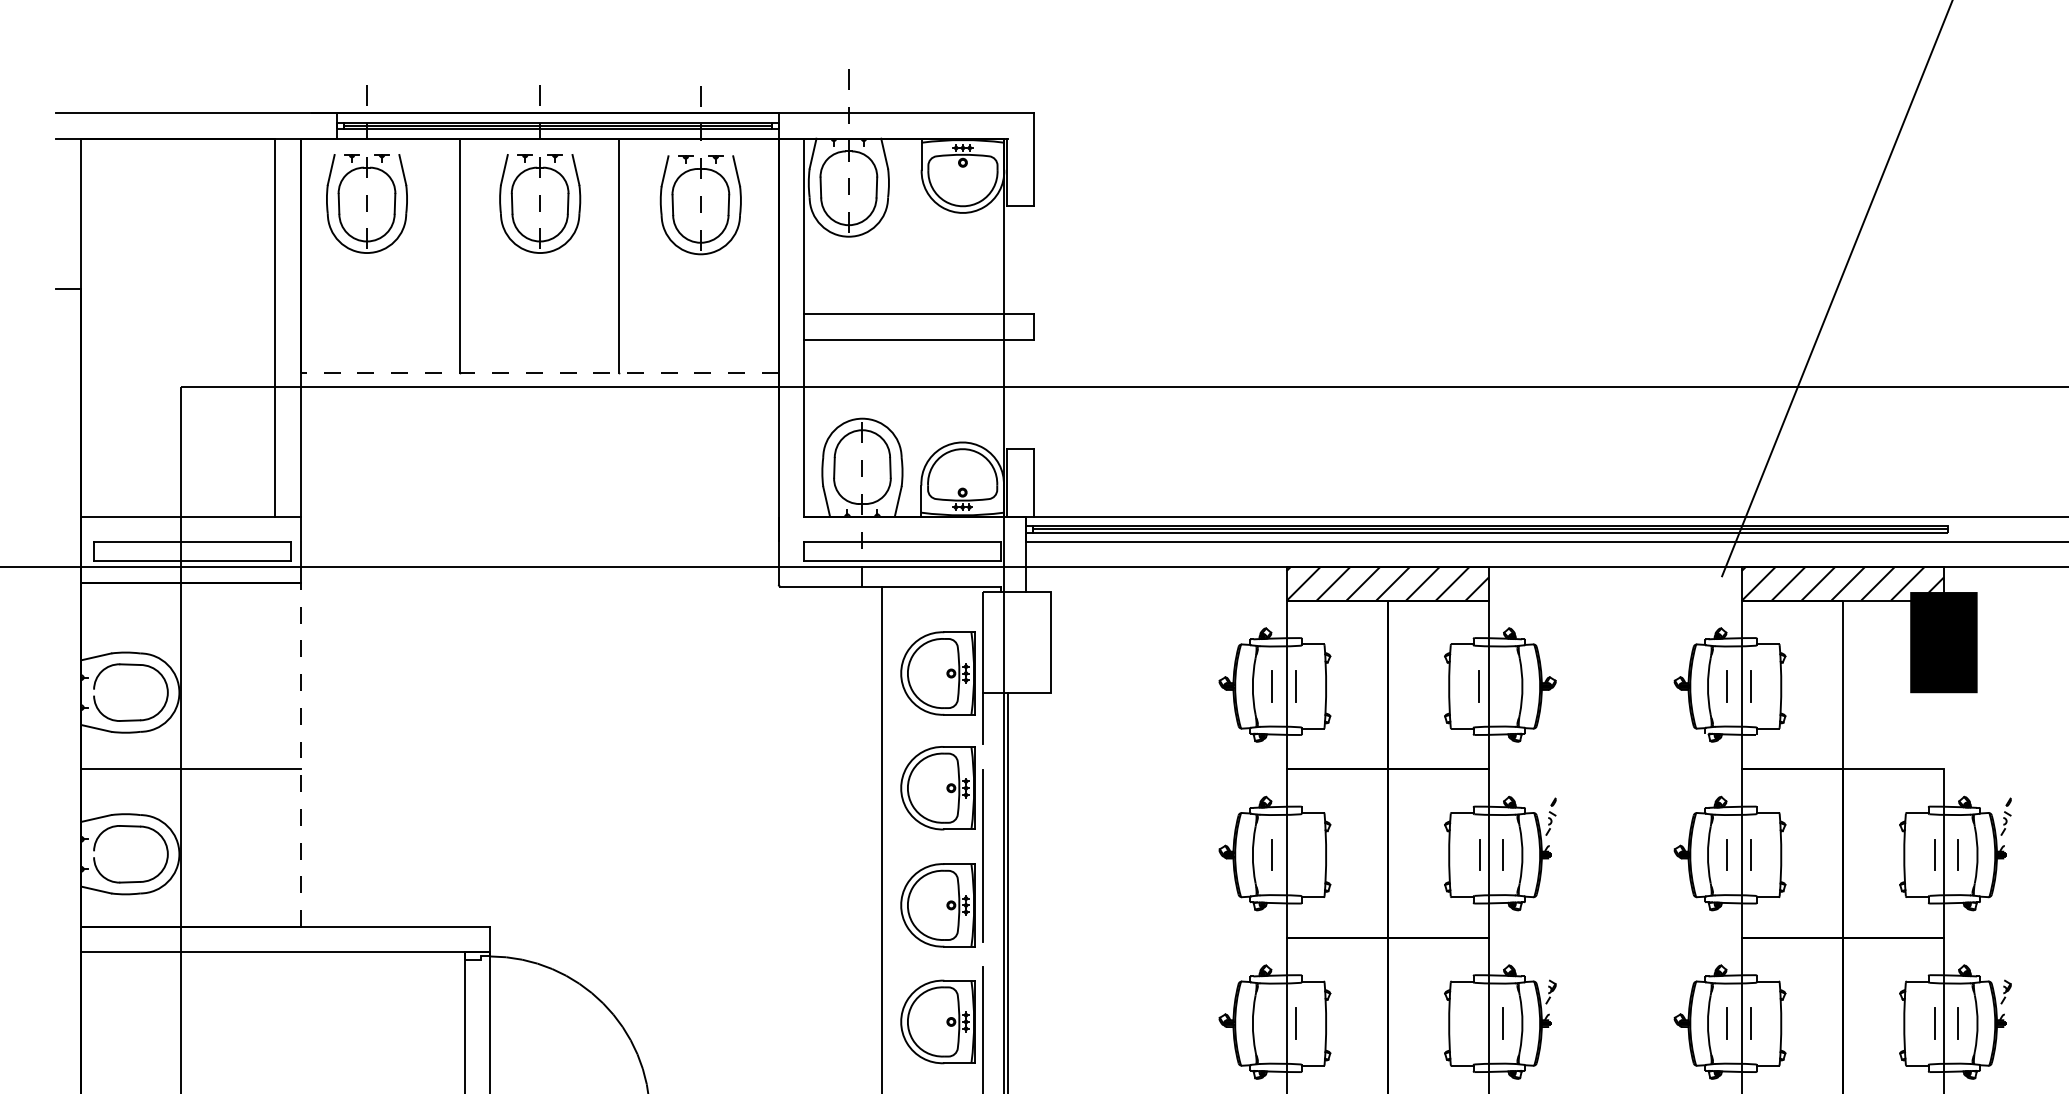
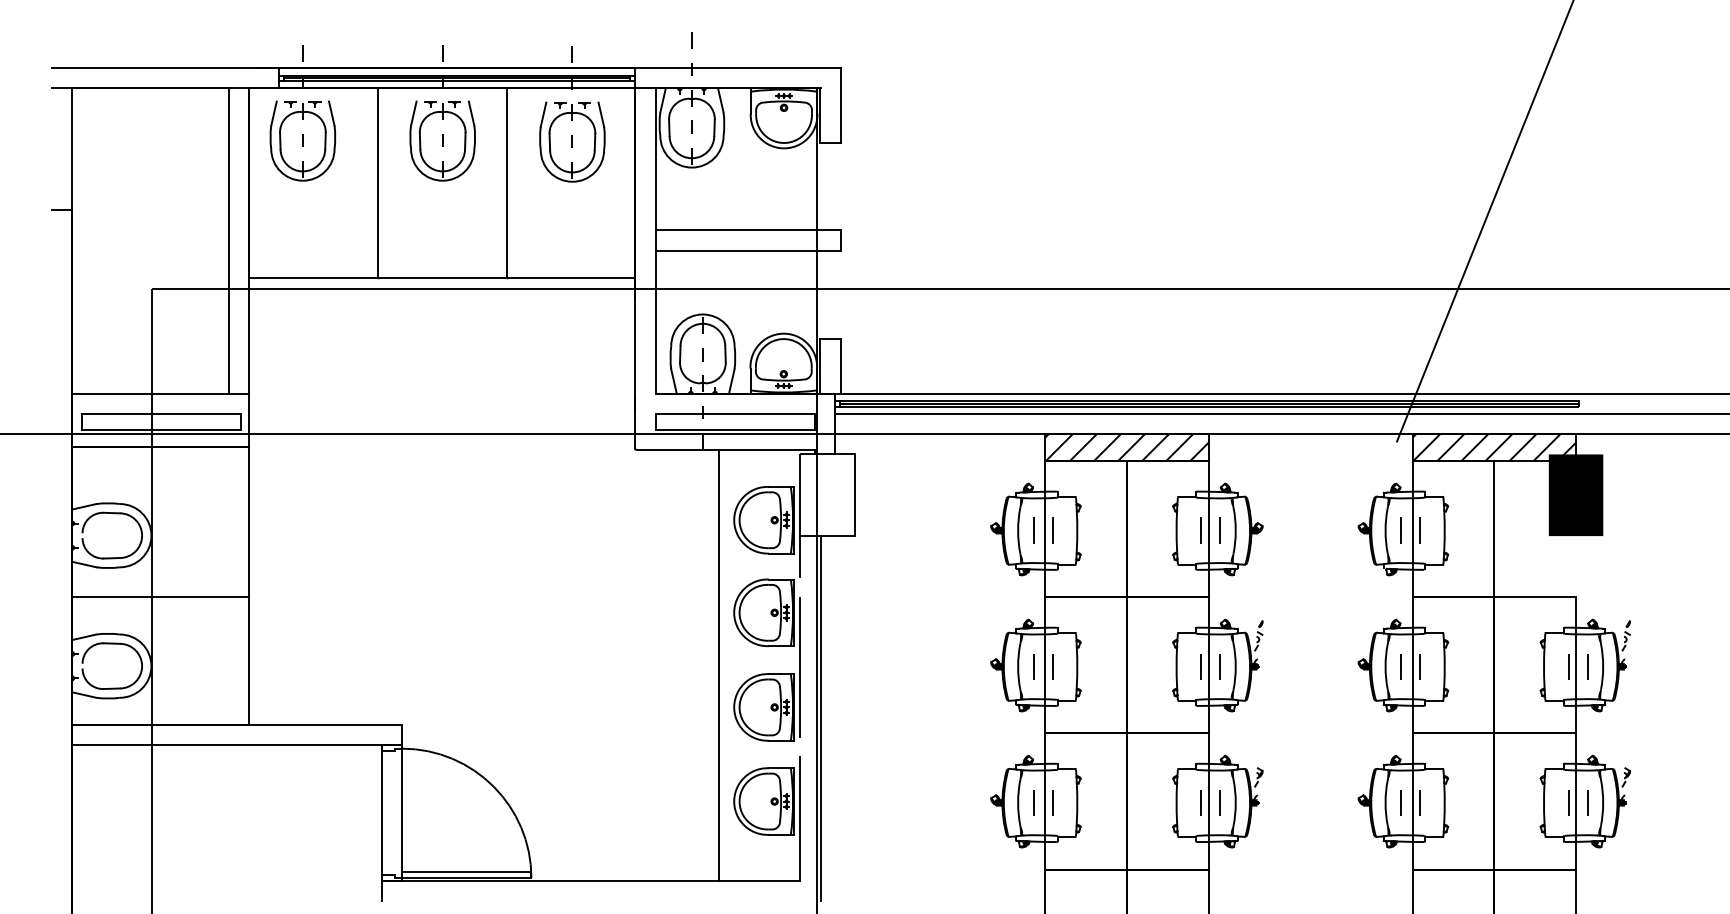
line: (538, 372) -> (441, 277), dashed -> solid
line: (1503, 686) -> (1220, 530), added
line: (300, 754) -> (249, 585), dashed -> solid
line: (1295, 854) -> (1052, 666), added
line: (1271, 1023) -> (1033, 802), added
line: (1480, 1023) -> (1201, 802), added

